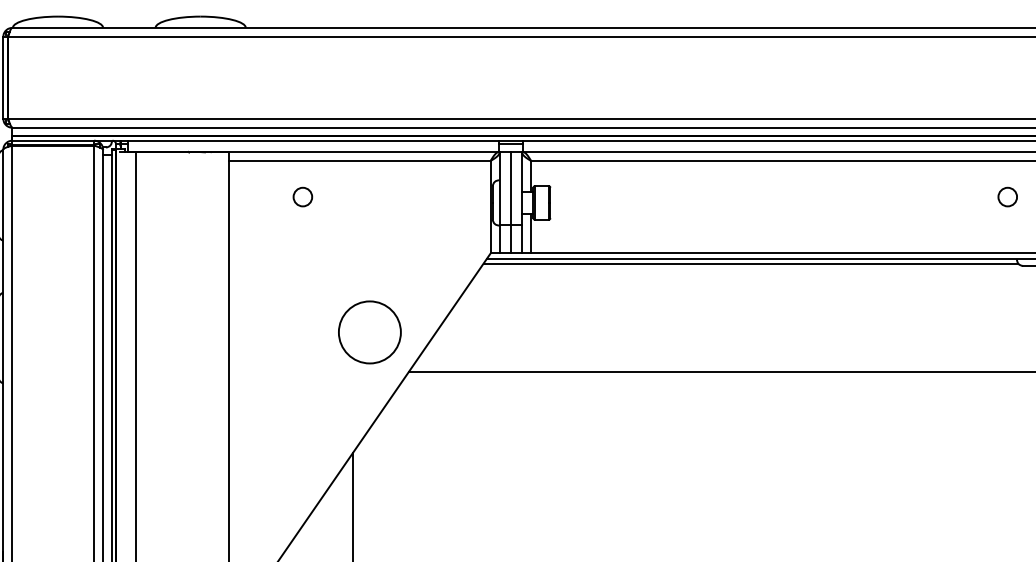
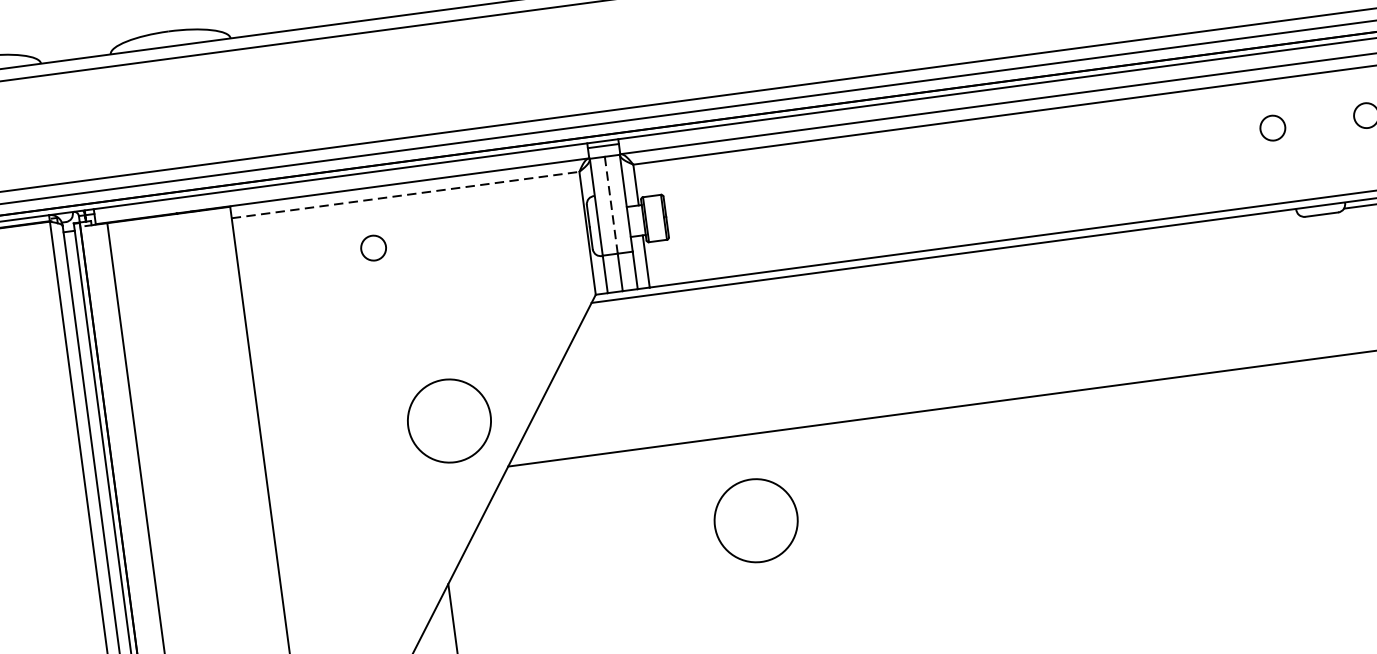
line: (359, 161) -> (405, 195), solid -> dashed
line: (510, 189) -> (610, 206), solid -> dashed
circle: (302, 196) -> (373, 247), moved
line: (750, 263) -> (942, 261), removed
circle: (586, 436) -> (755, 520), added

